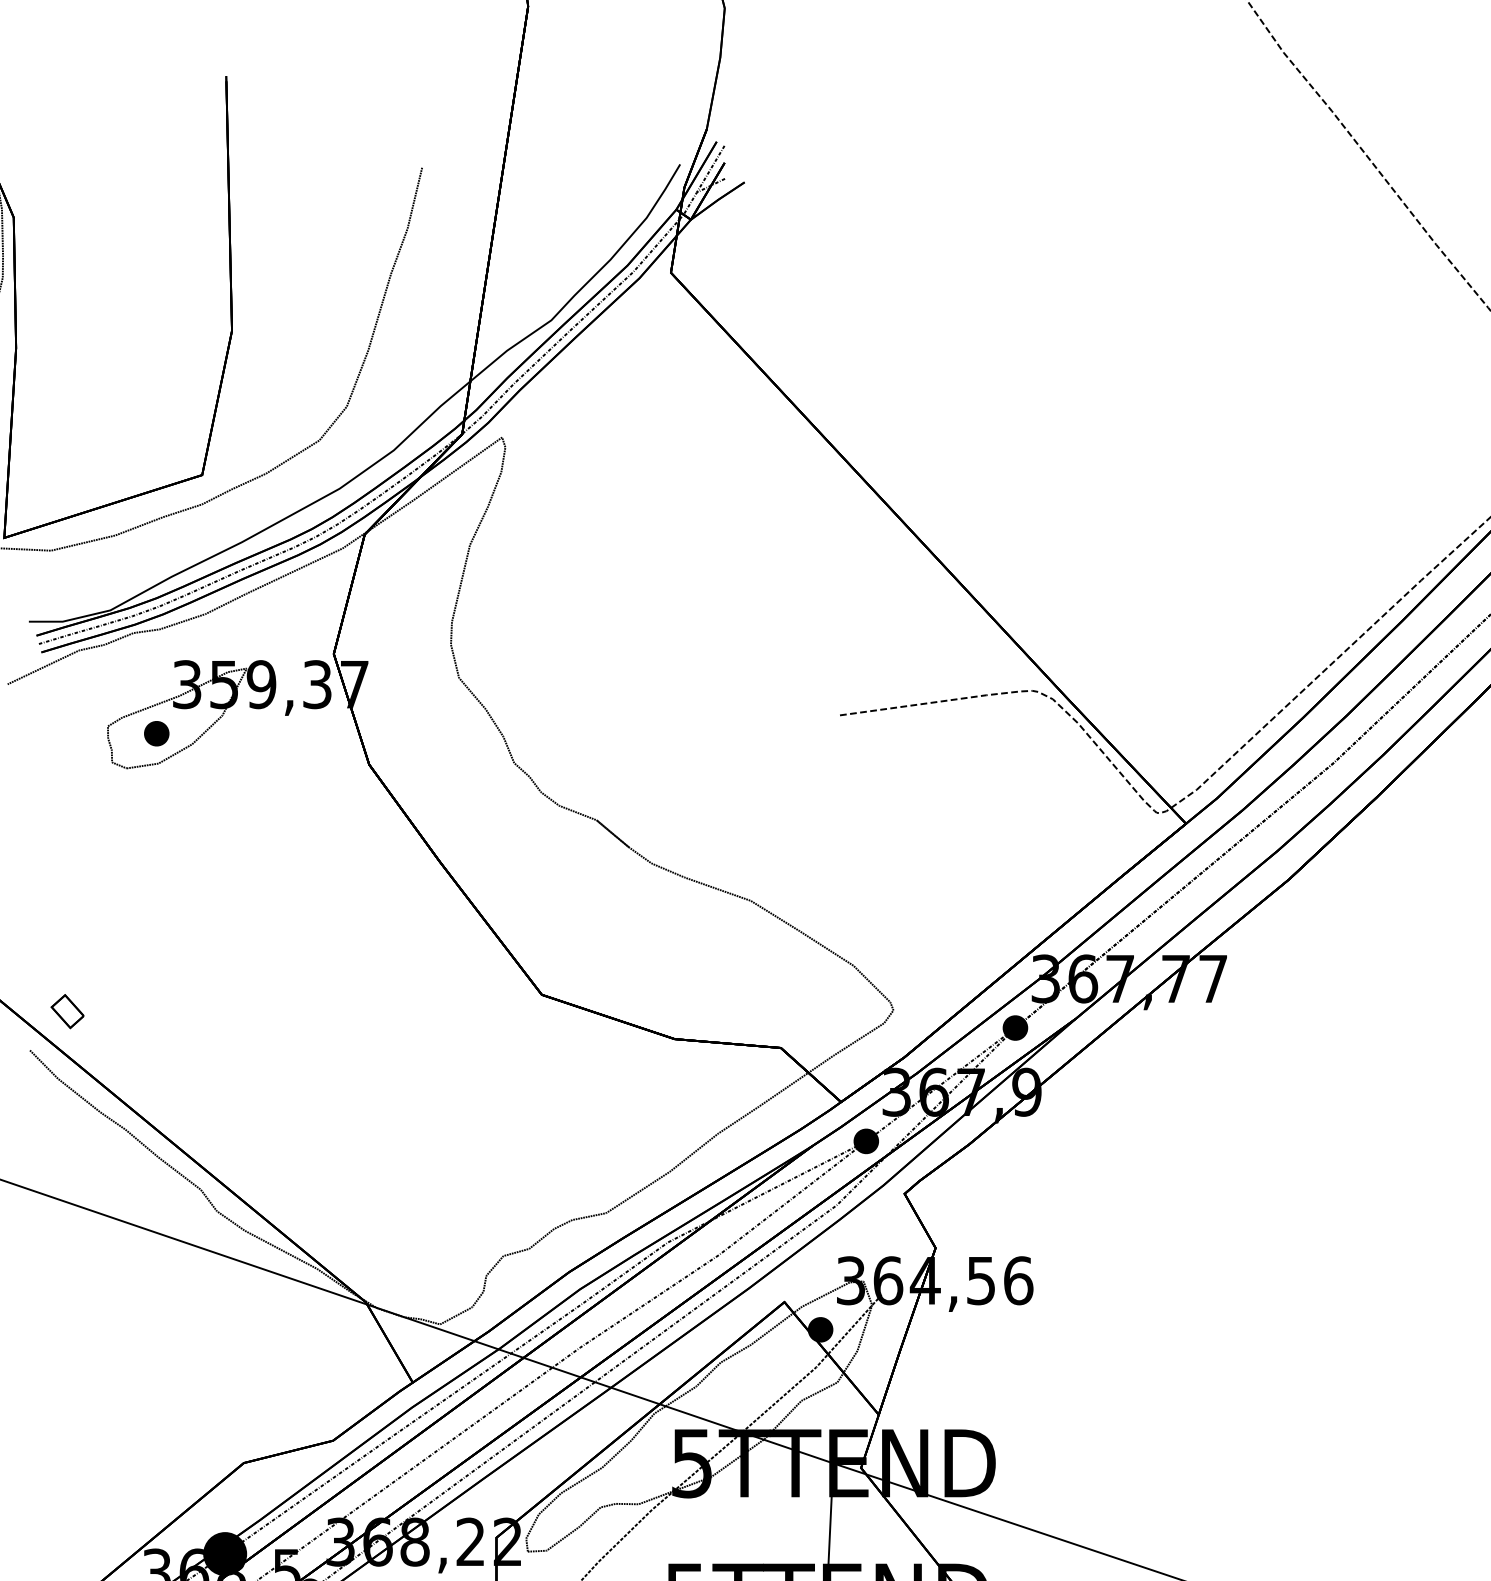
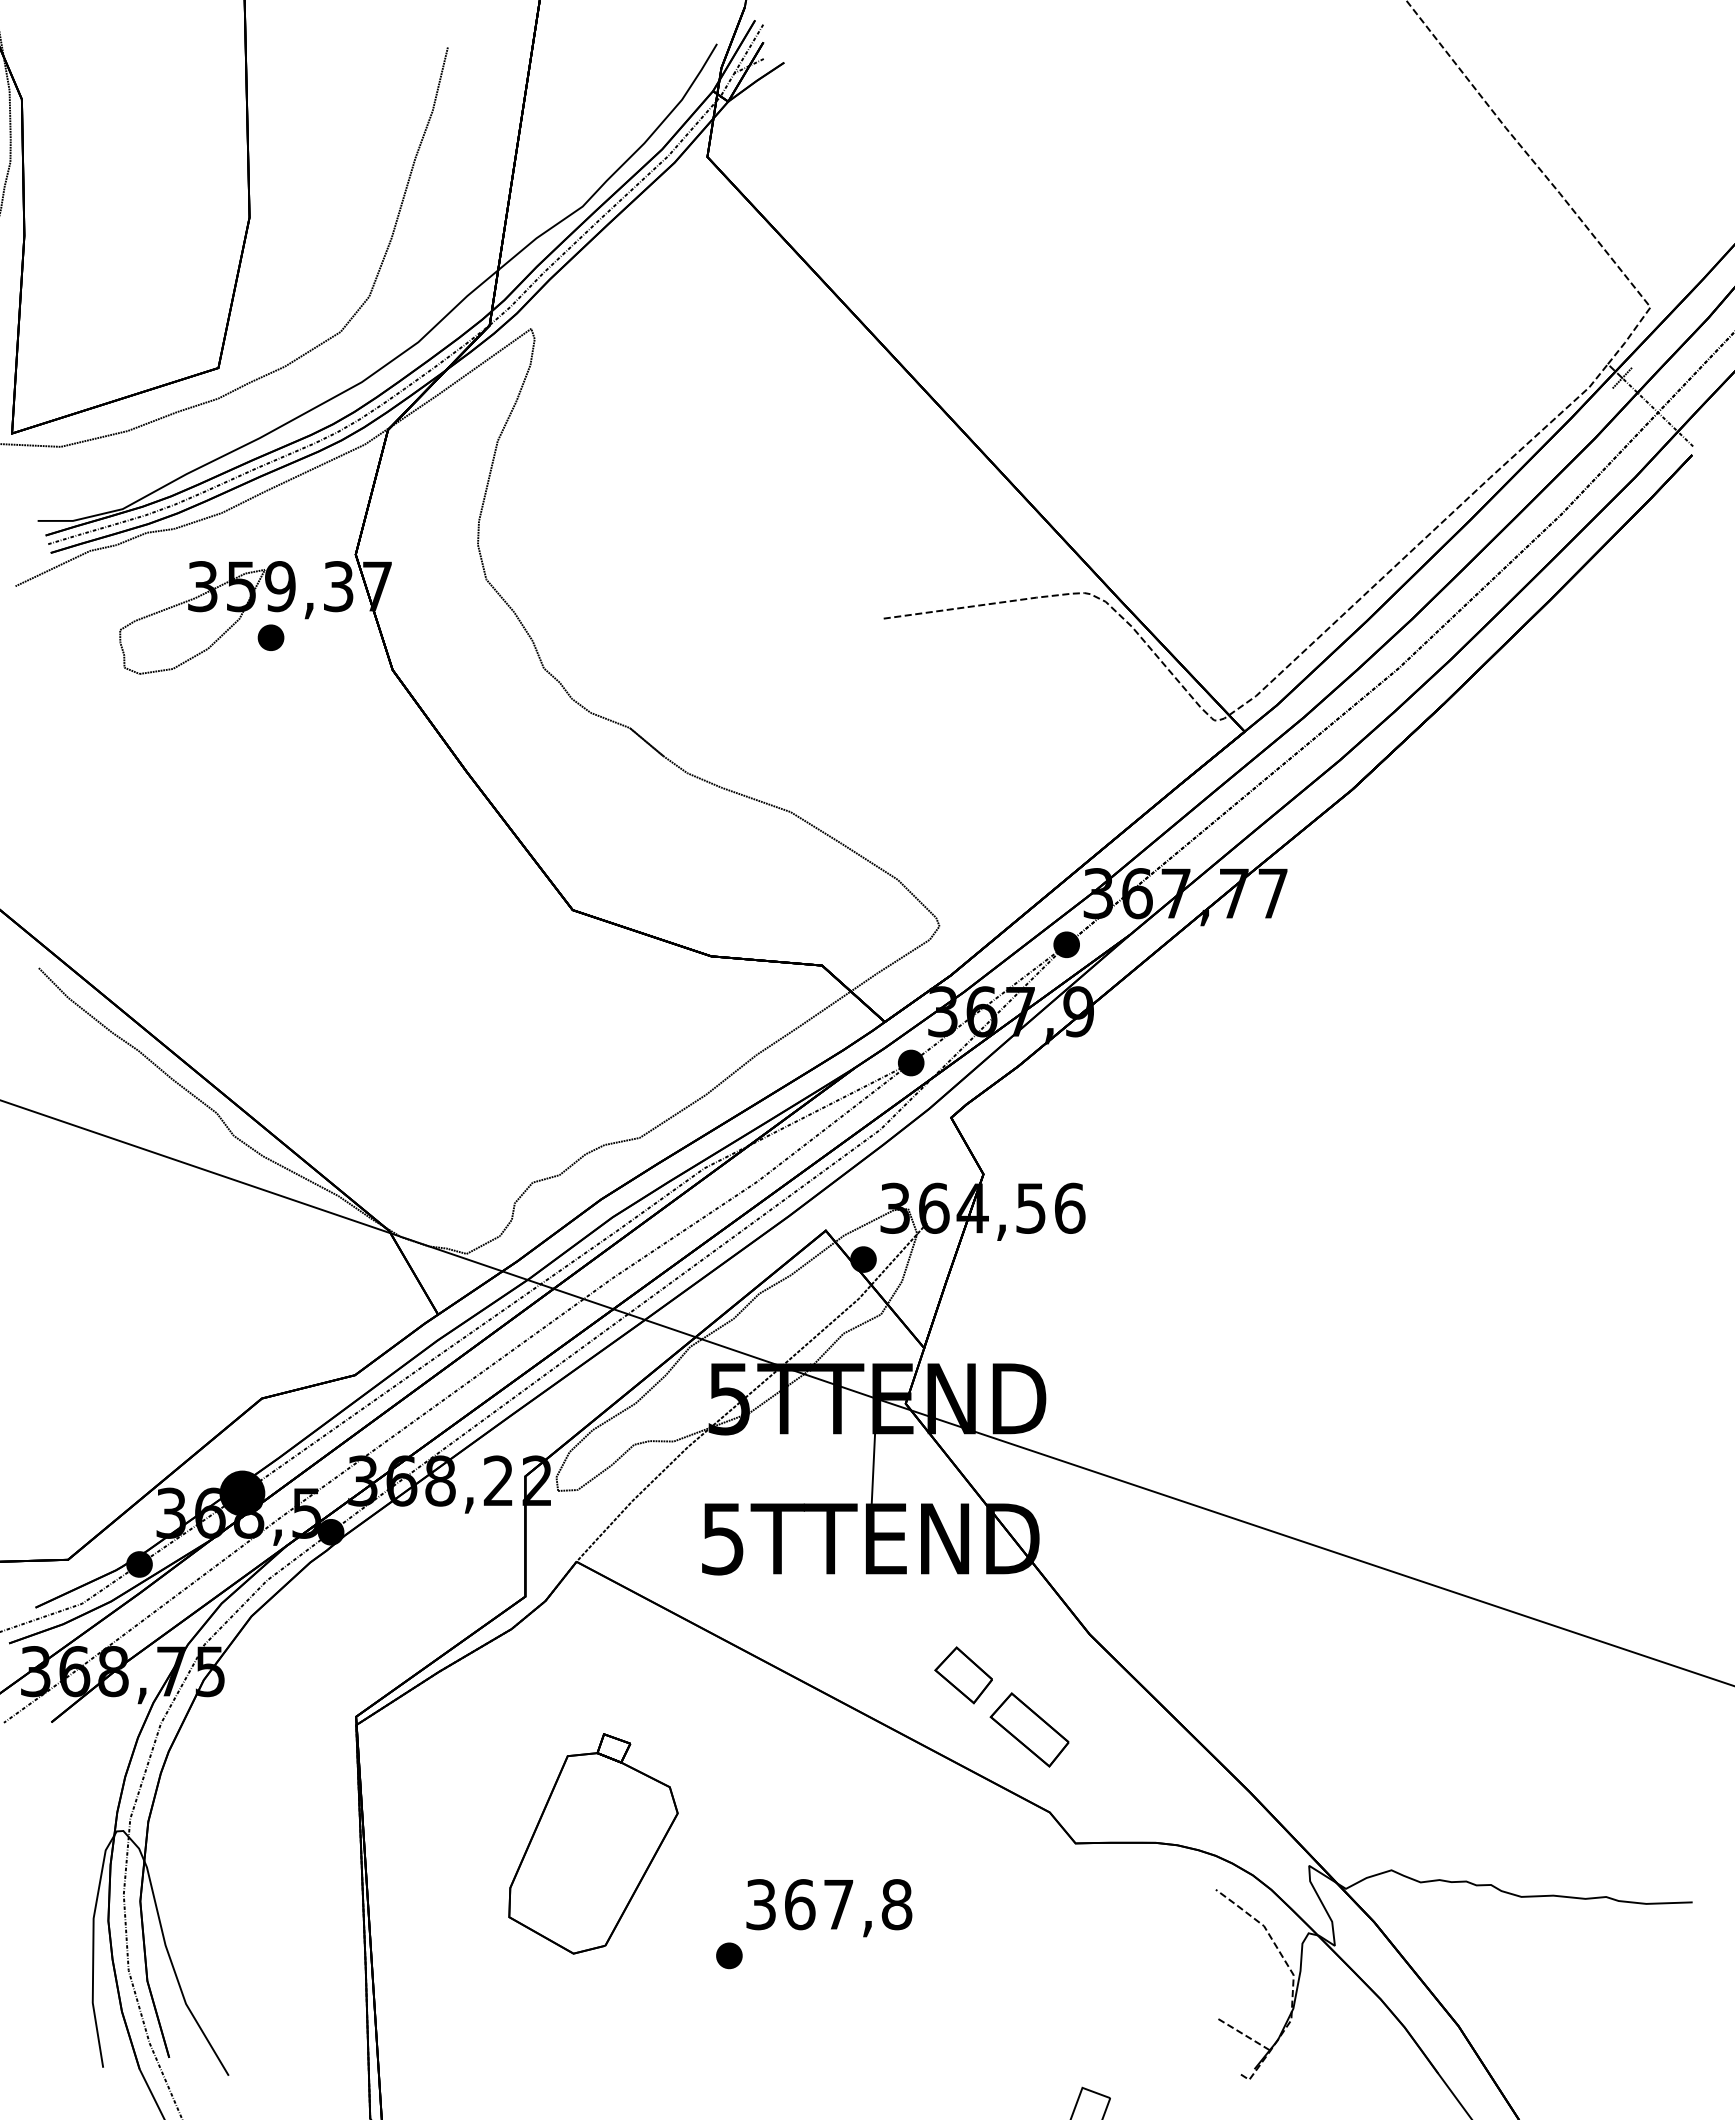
part: (156, 733) -> (270, 637), moved
part: (67, 1011) -> (77, 927), removed

